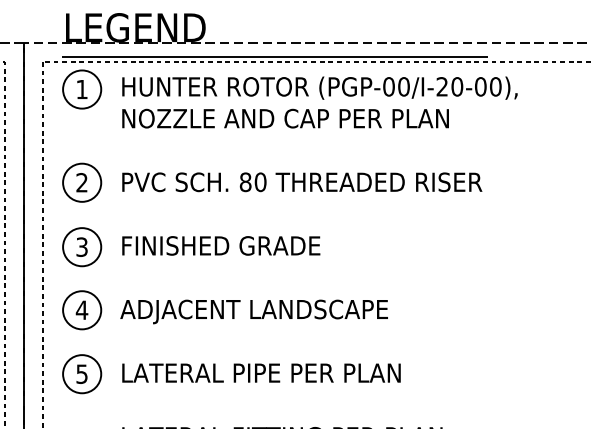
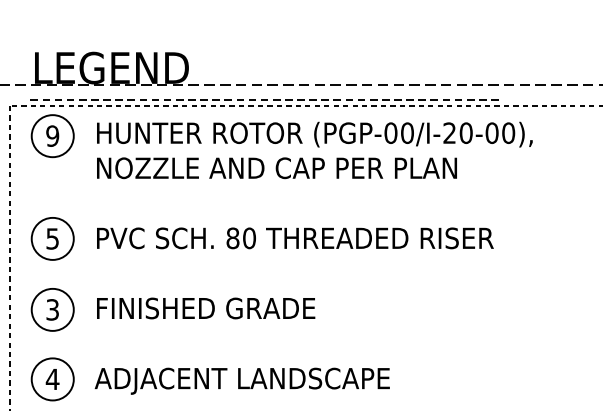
line: (274, 56) -> (264, 99), solid -> dashed
text: (81, 89) -> (52, 136), 1 -> 9
text: (81, 182) -> (52, 238), 2 -> 5

